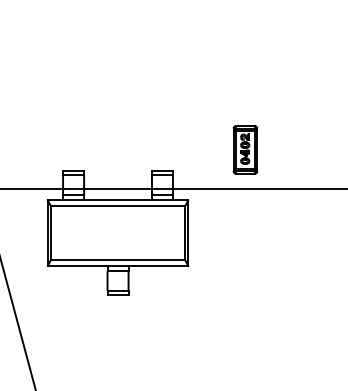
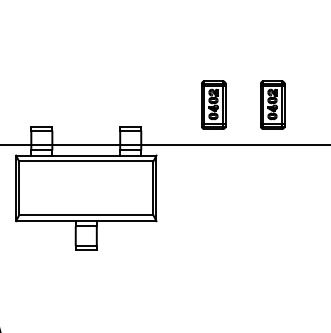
part: (304, 149) -> (272, 104), added

